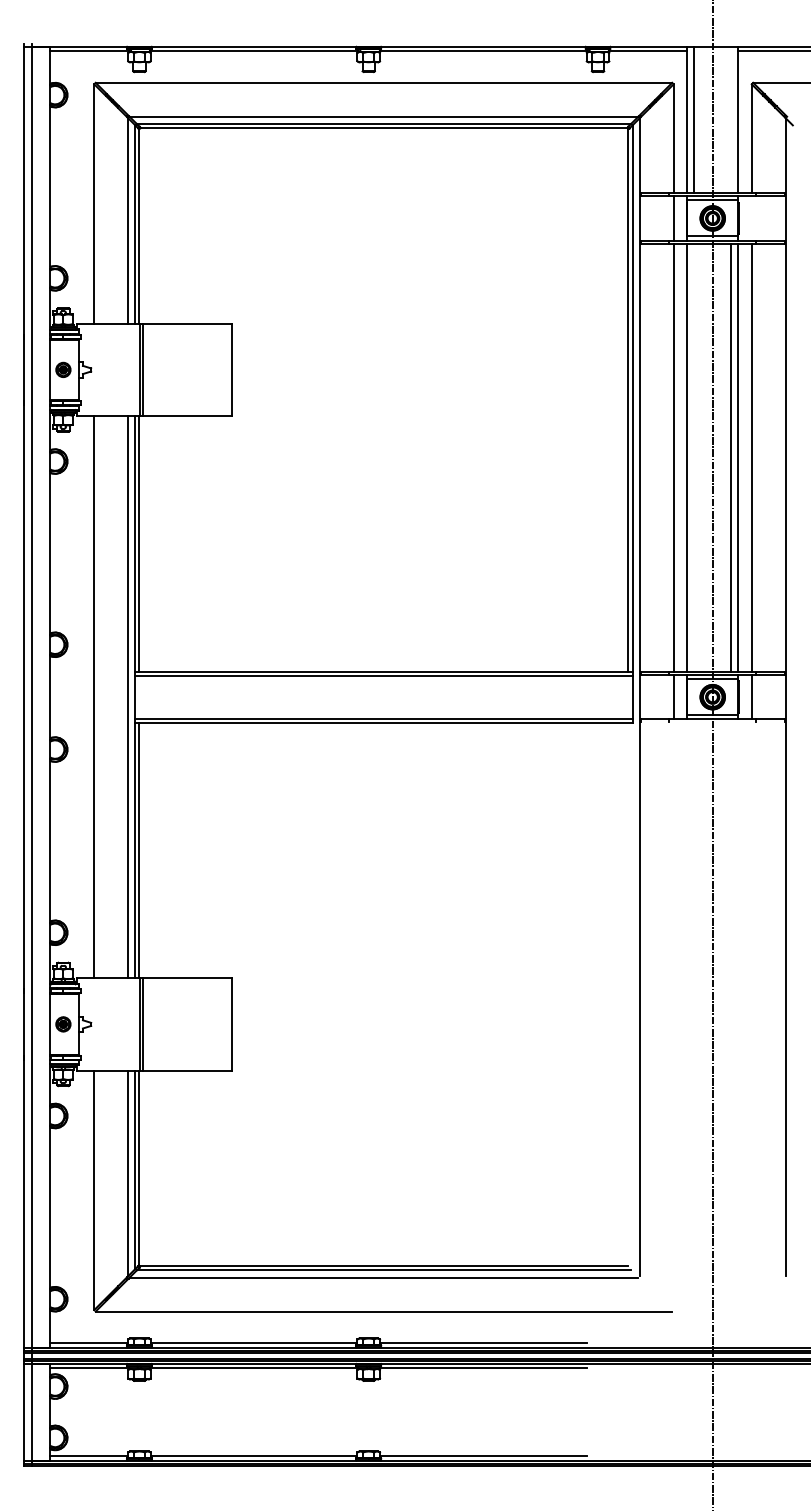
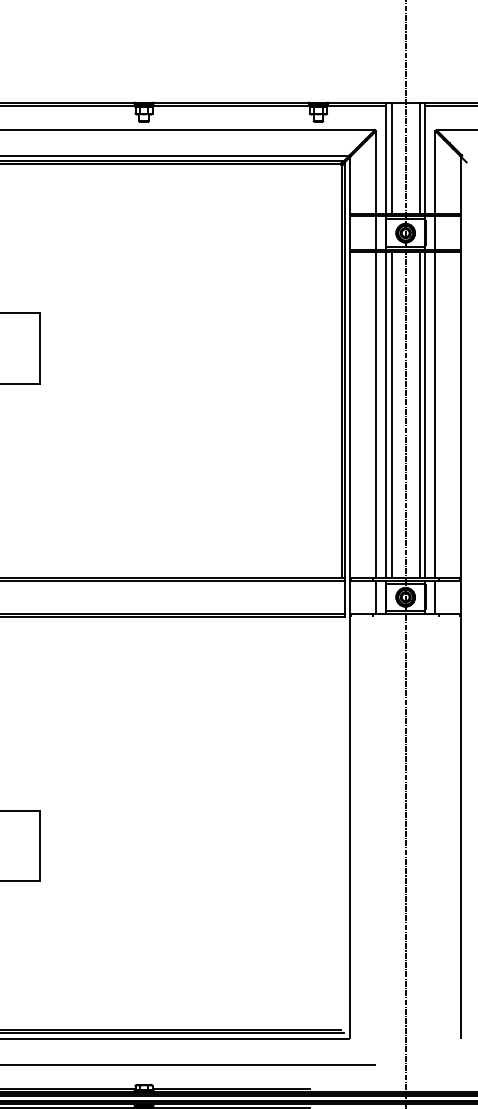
line: (731, 119) -> (419, 157), added
line: (751, 218) -> (435, 233), added
line: (694, 457) -> (391, 415), added

